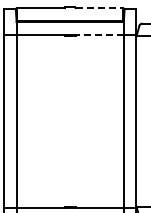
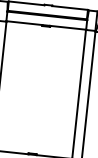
line: (99, 8) -> (70, 8), dashed -> solid
line: (99, 34) -> (68, 27), dashed -> solid

